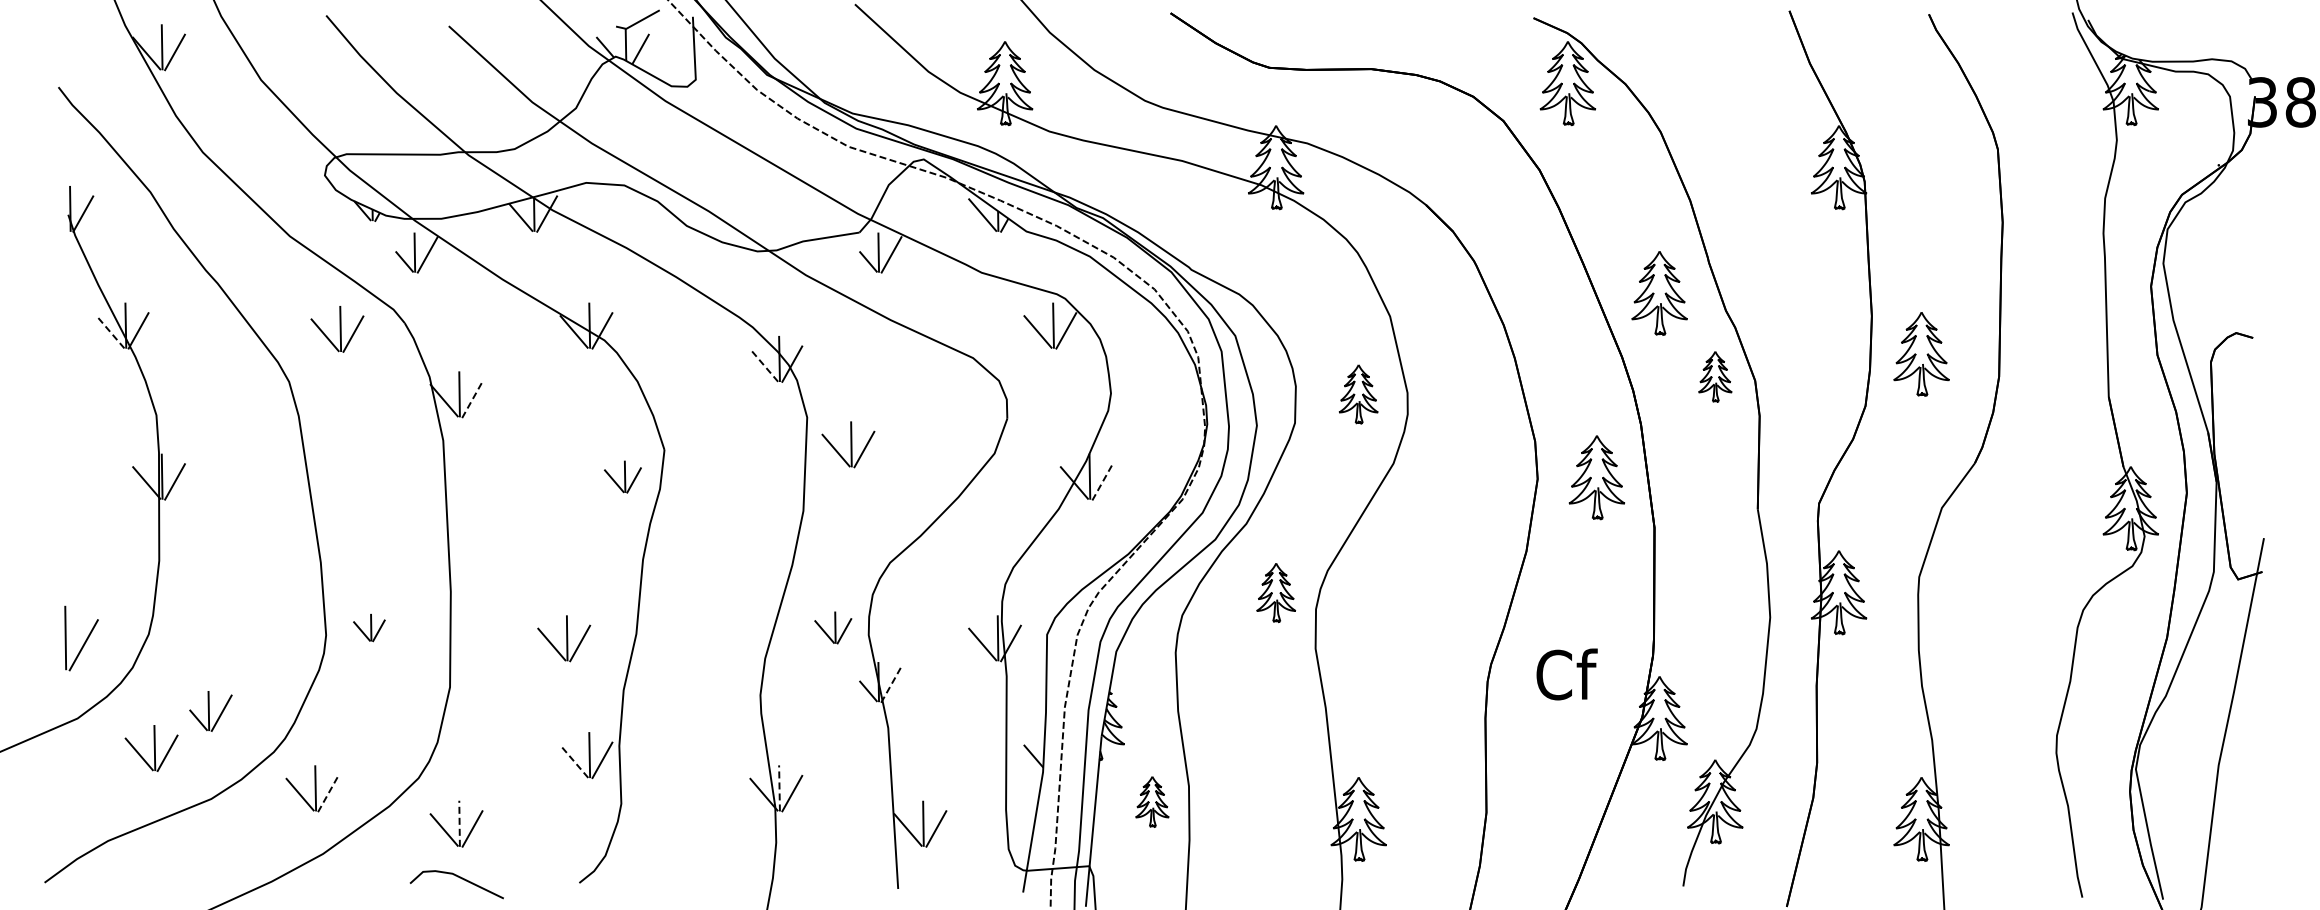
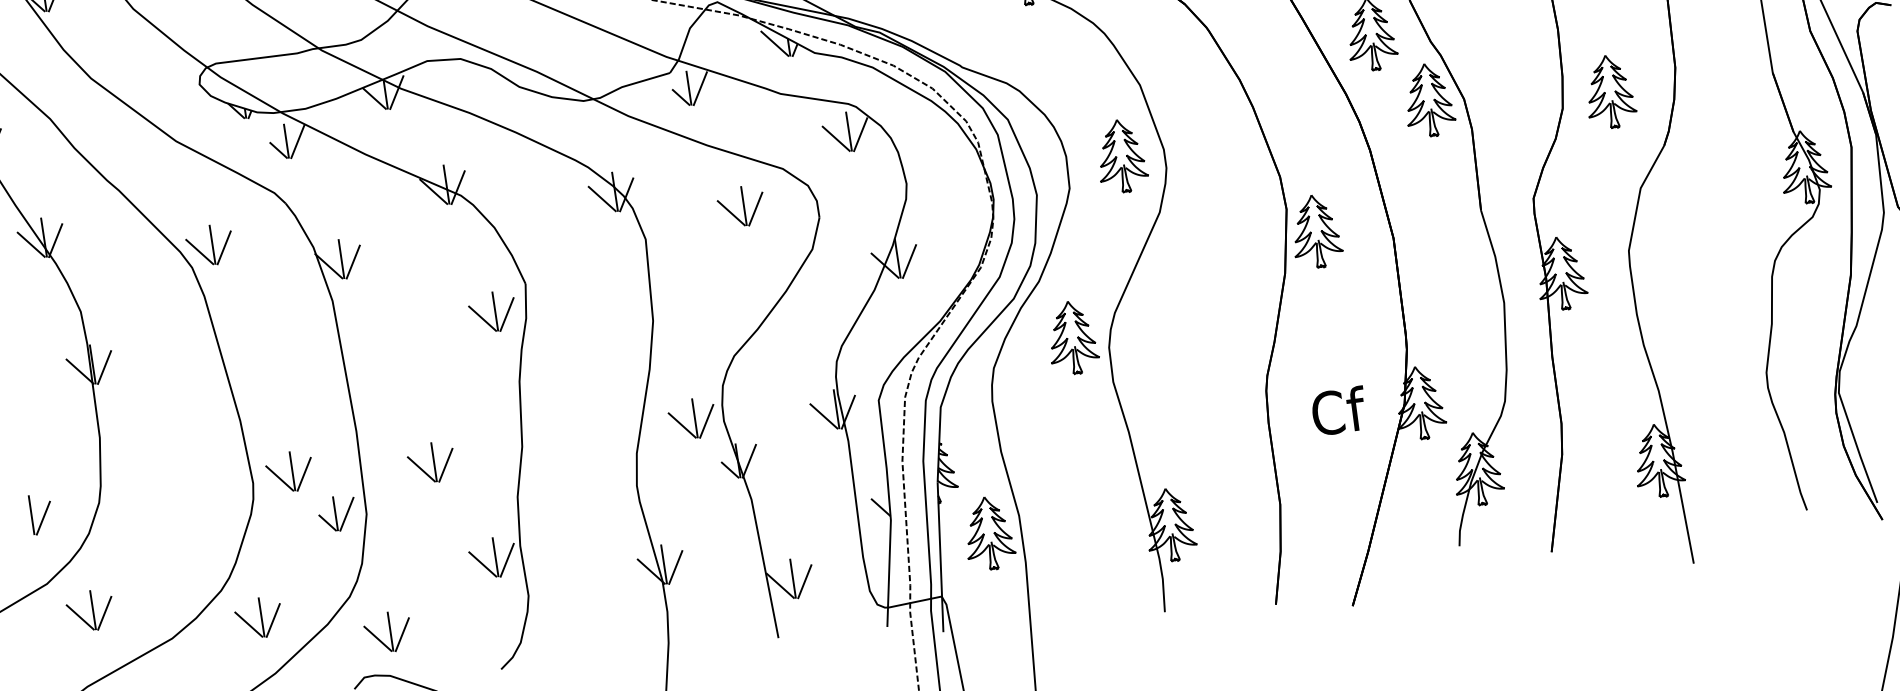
part: (337, 329) -> (209, 245), moved
line: (110, 331) -> (31, 244), dashed -> solid
part: (1921, 354) -> (1609, 92), moved
line: (763, 365) -> (601, 199), dashed -> solid
part: (1715, 376) -> (1429, 100), size x1.67
part: (1358, 394) -> (1121, 156), size x1.43
line: (472, 399) -> (353, 262), dashed -> solid
part: (848, 444) -> (741, 206), moved
part: (622, 476) -> (492, 311), size x1.43
part: (1596, 477) -> (1315, 231), moved
line: (1102, 481) -> (909, 261), dashed -> solid
part: (1276, 592) -> (1072, 337), size x1.43
part: (369, 627) -> (289, 471), size x1.67
part: (833, 627) -> (692, 418), size x1.43
part: (81, 638) -> (41, 514), size x0.71
part: (564, 638) -> (431, 462), moved
text: (1566, 674) -> (1338, 411), moved
line: (891, 683) -> (749, 460), dashed -> solid
part: (210, 711) -> (336, 514), moved
part: (151, 748) -> (90, 610), moved
line: (574, 761) -> (483, 564), dashed -> solid
line: (779, 787) -> (663, 563), dashed -> solid
line: (328, 793) -> (273, 620), dashed -> solid
part: (1152, 801) -> (989, 533), size x1.67
line: (459, 823) -> (390, 631), dashed -> solid

